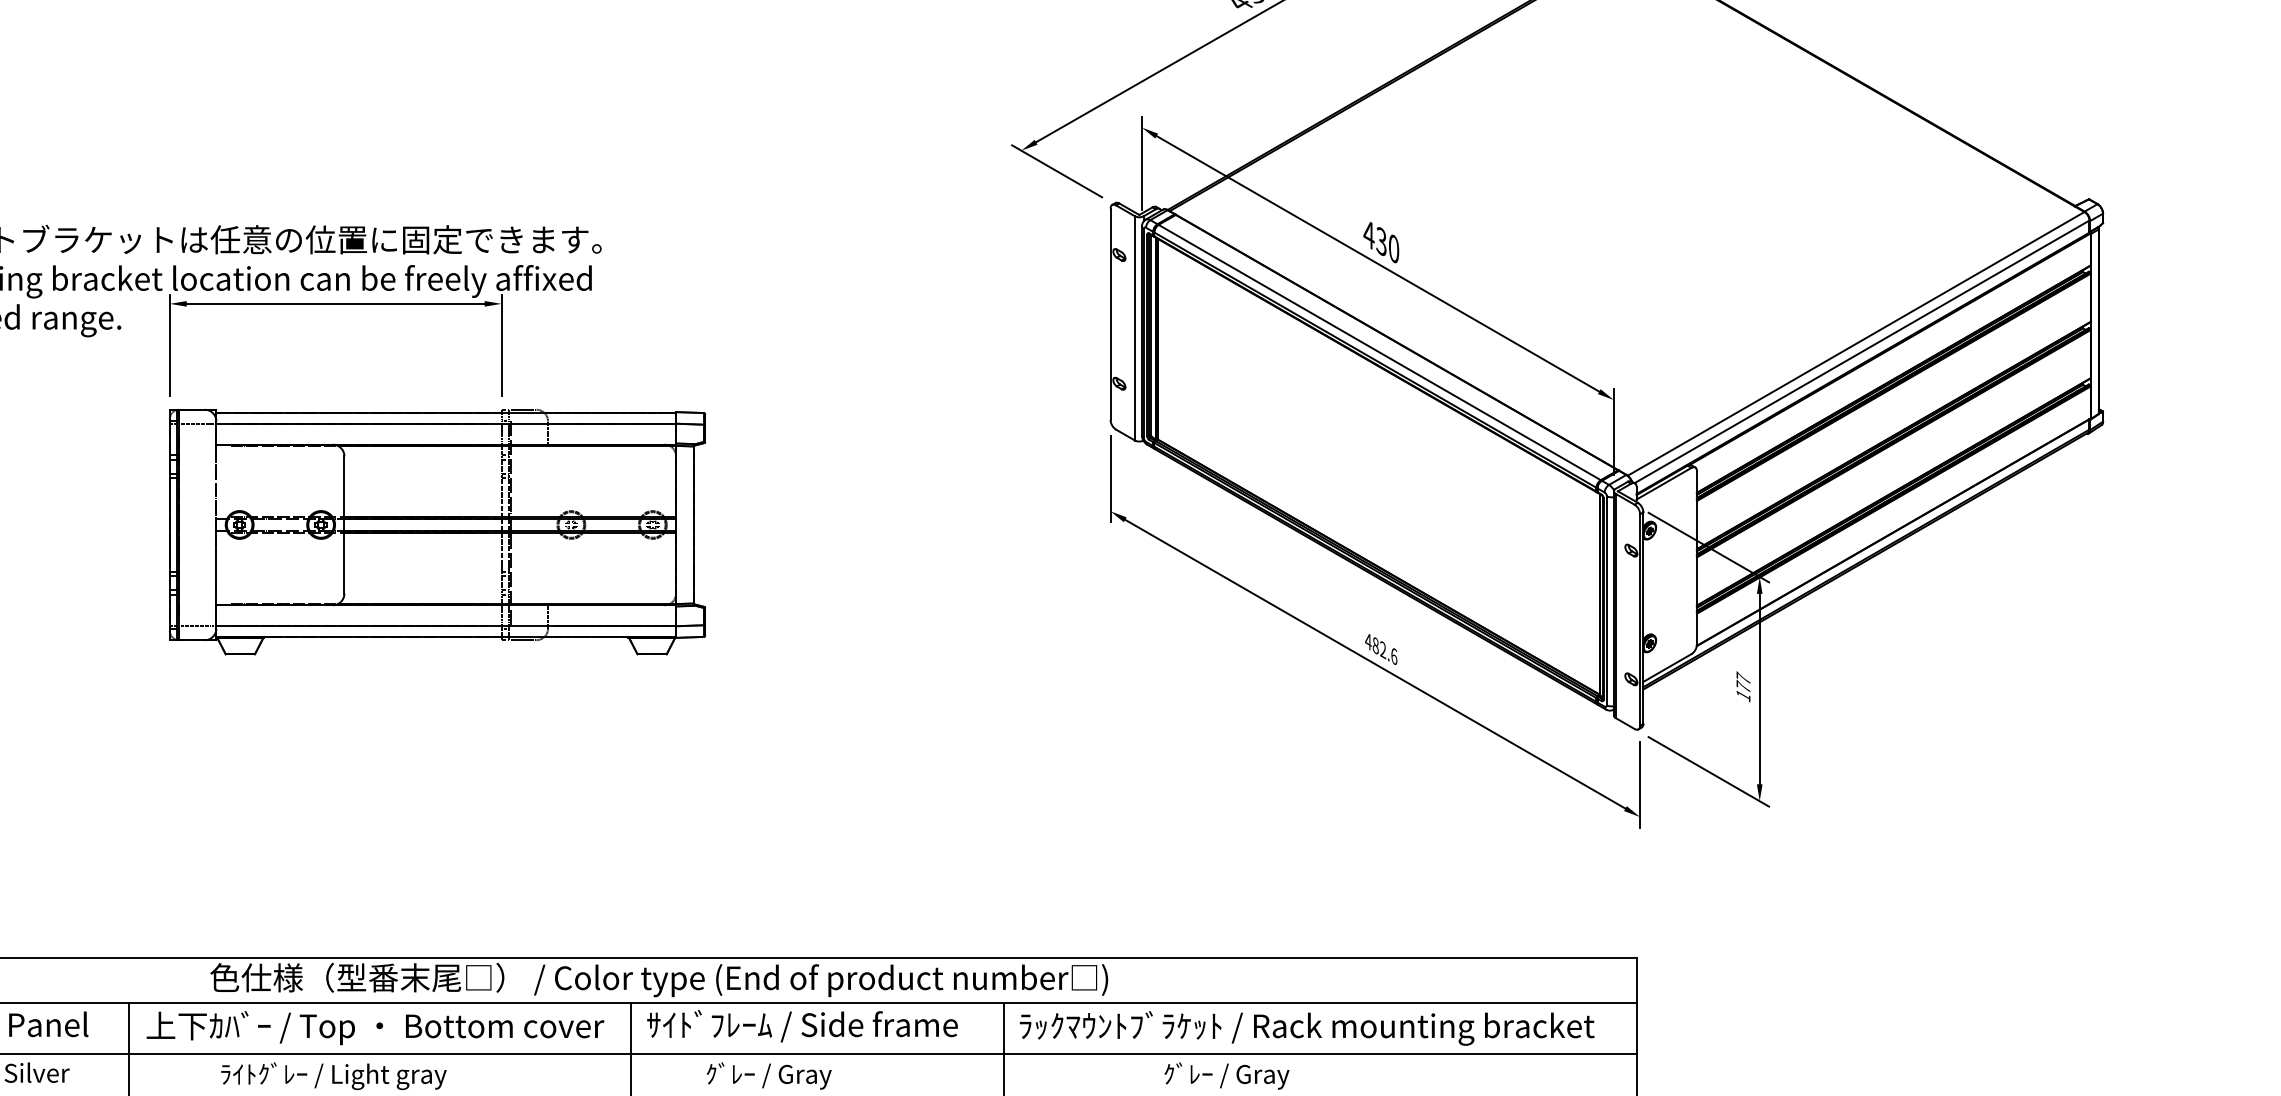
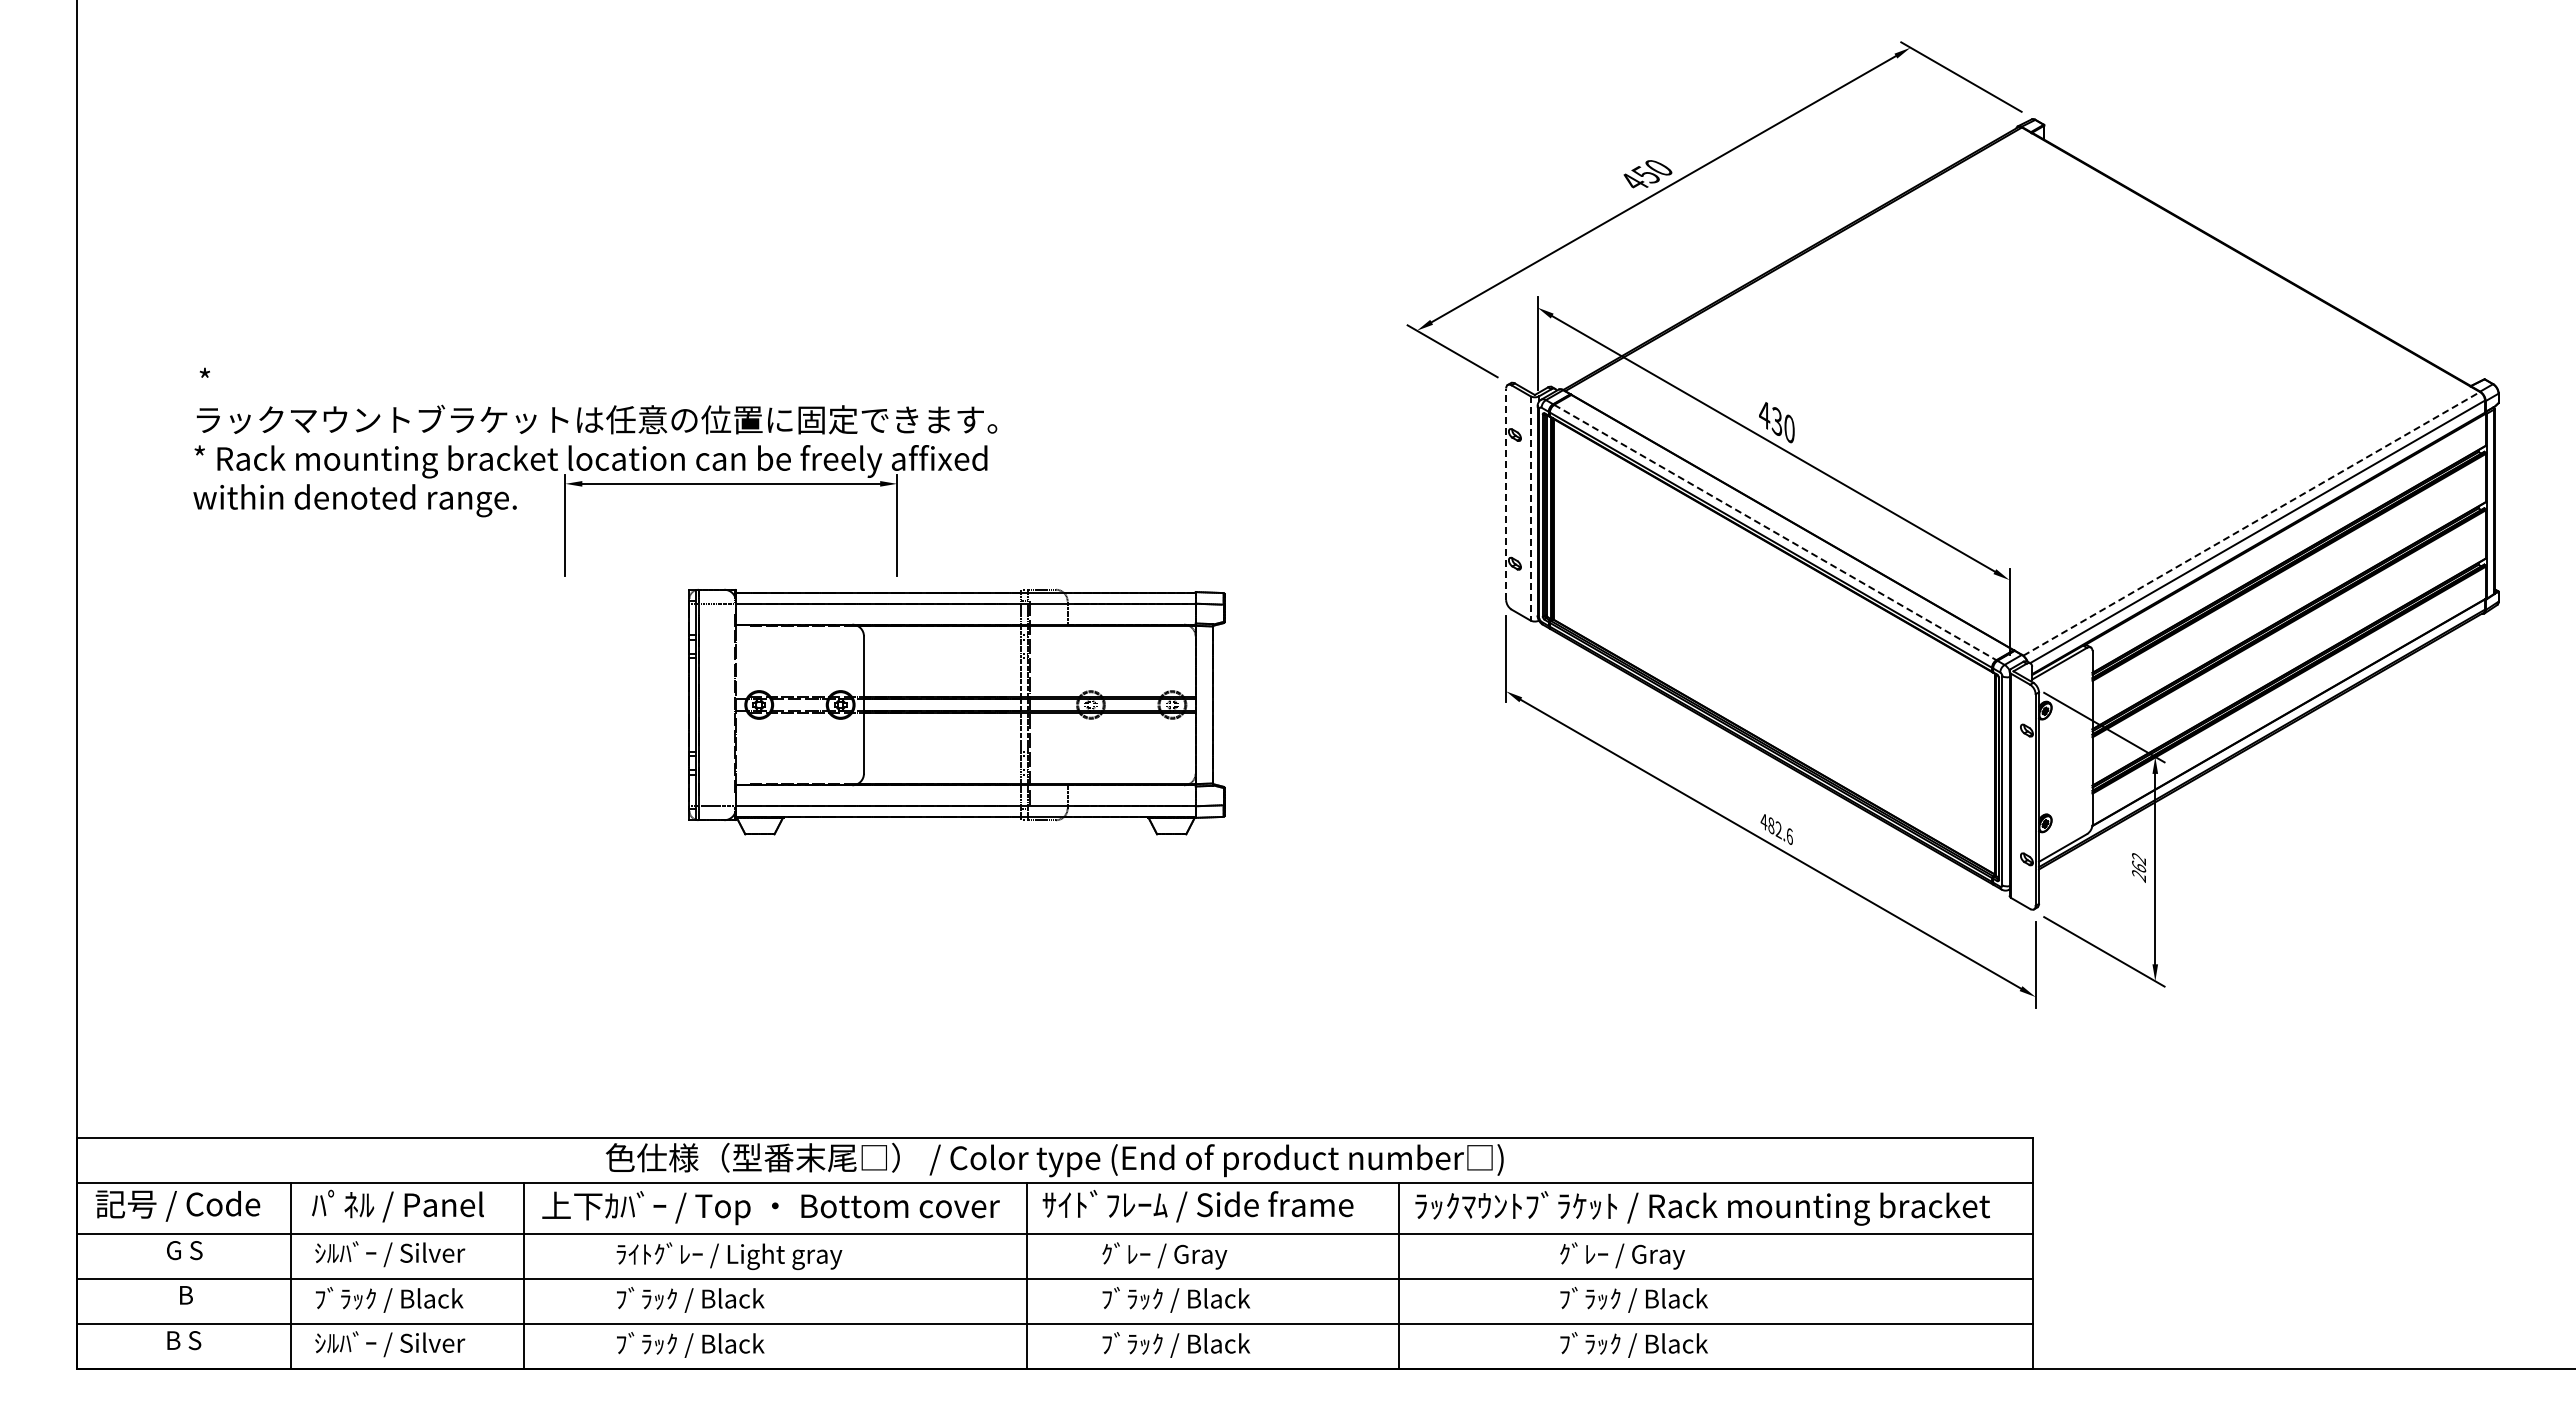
line: (1110, 314) -> (1506, 494), solid -> dashed
line: (1134, 328) -> (1530, 508), solid -> dashed
line: (1855, 343) -> (2251, 523), solid -> dashed
line: (1379, 352) -> (1775, 532), solid -> dashed
part: (436, 531) -> (956, 711), moved
text: (1743, 686) -> (2139, 866), 177 -> 262

